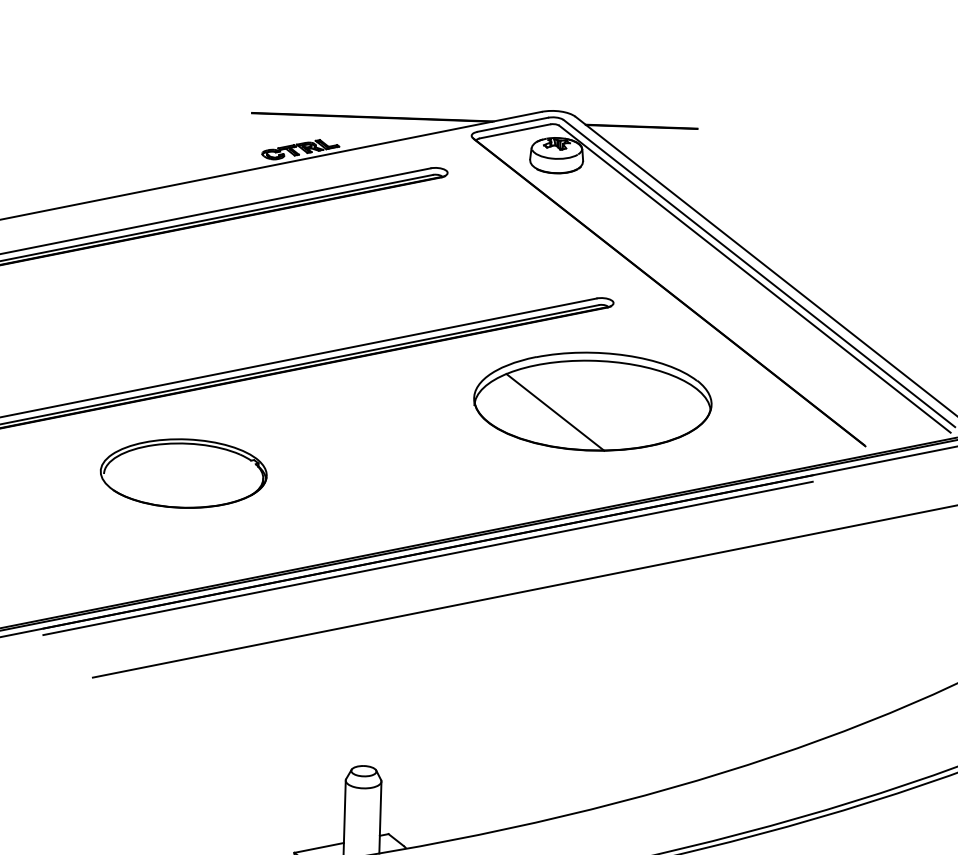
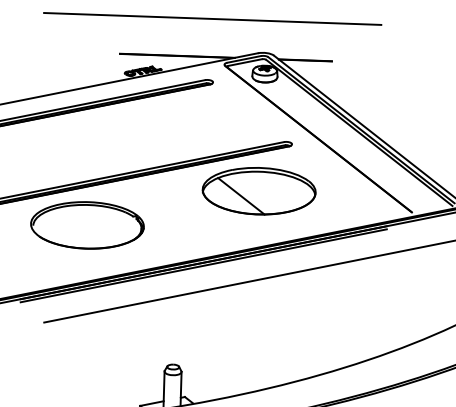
line: (446, 38) -> (212, 18), added
part: (591, 402) -> (258, 191), moved
part: (183, 473) -> (87, 225), size x1.43

